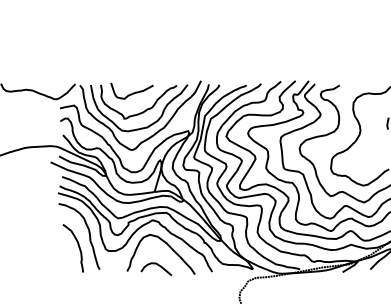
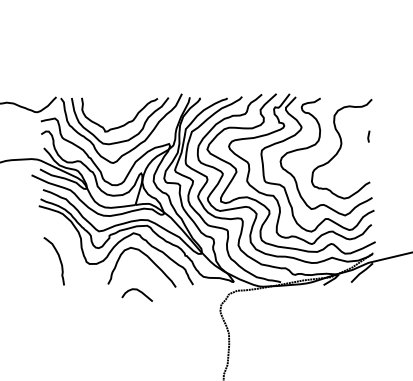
curve: (132, 92) -> (113, 105), removed
curve: (88, 233) -> (69, 246), removed
curve: (157, 265) -> (138, 291), moved

